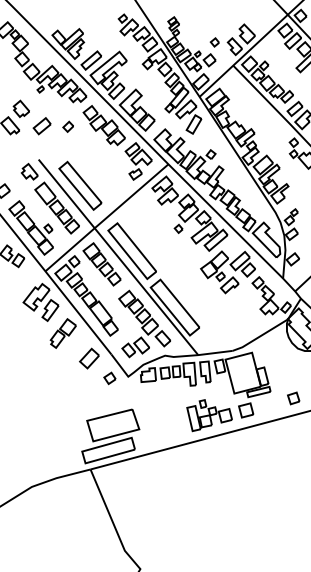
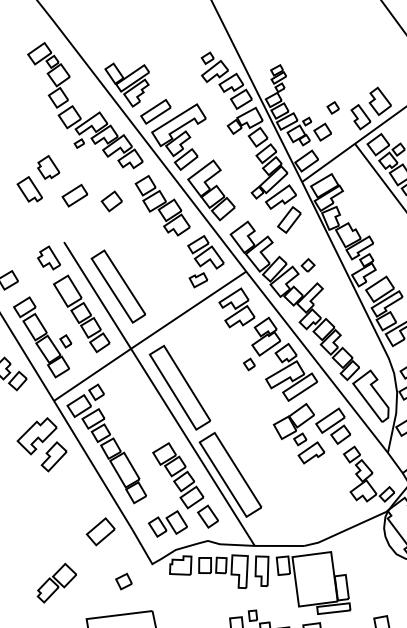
part: (67, 126) -> (110, 200), size x1.4
part: (101, 264) -> (134, 401), removed
part: (62, 333) -> (55, 583), moved
part: (109, 378) -> (123, 581), moved

